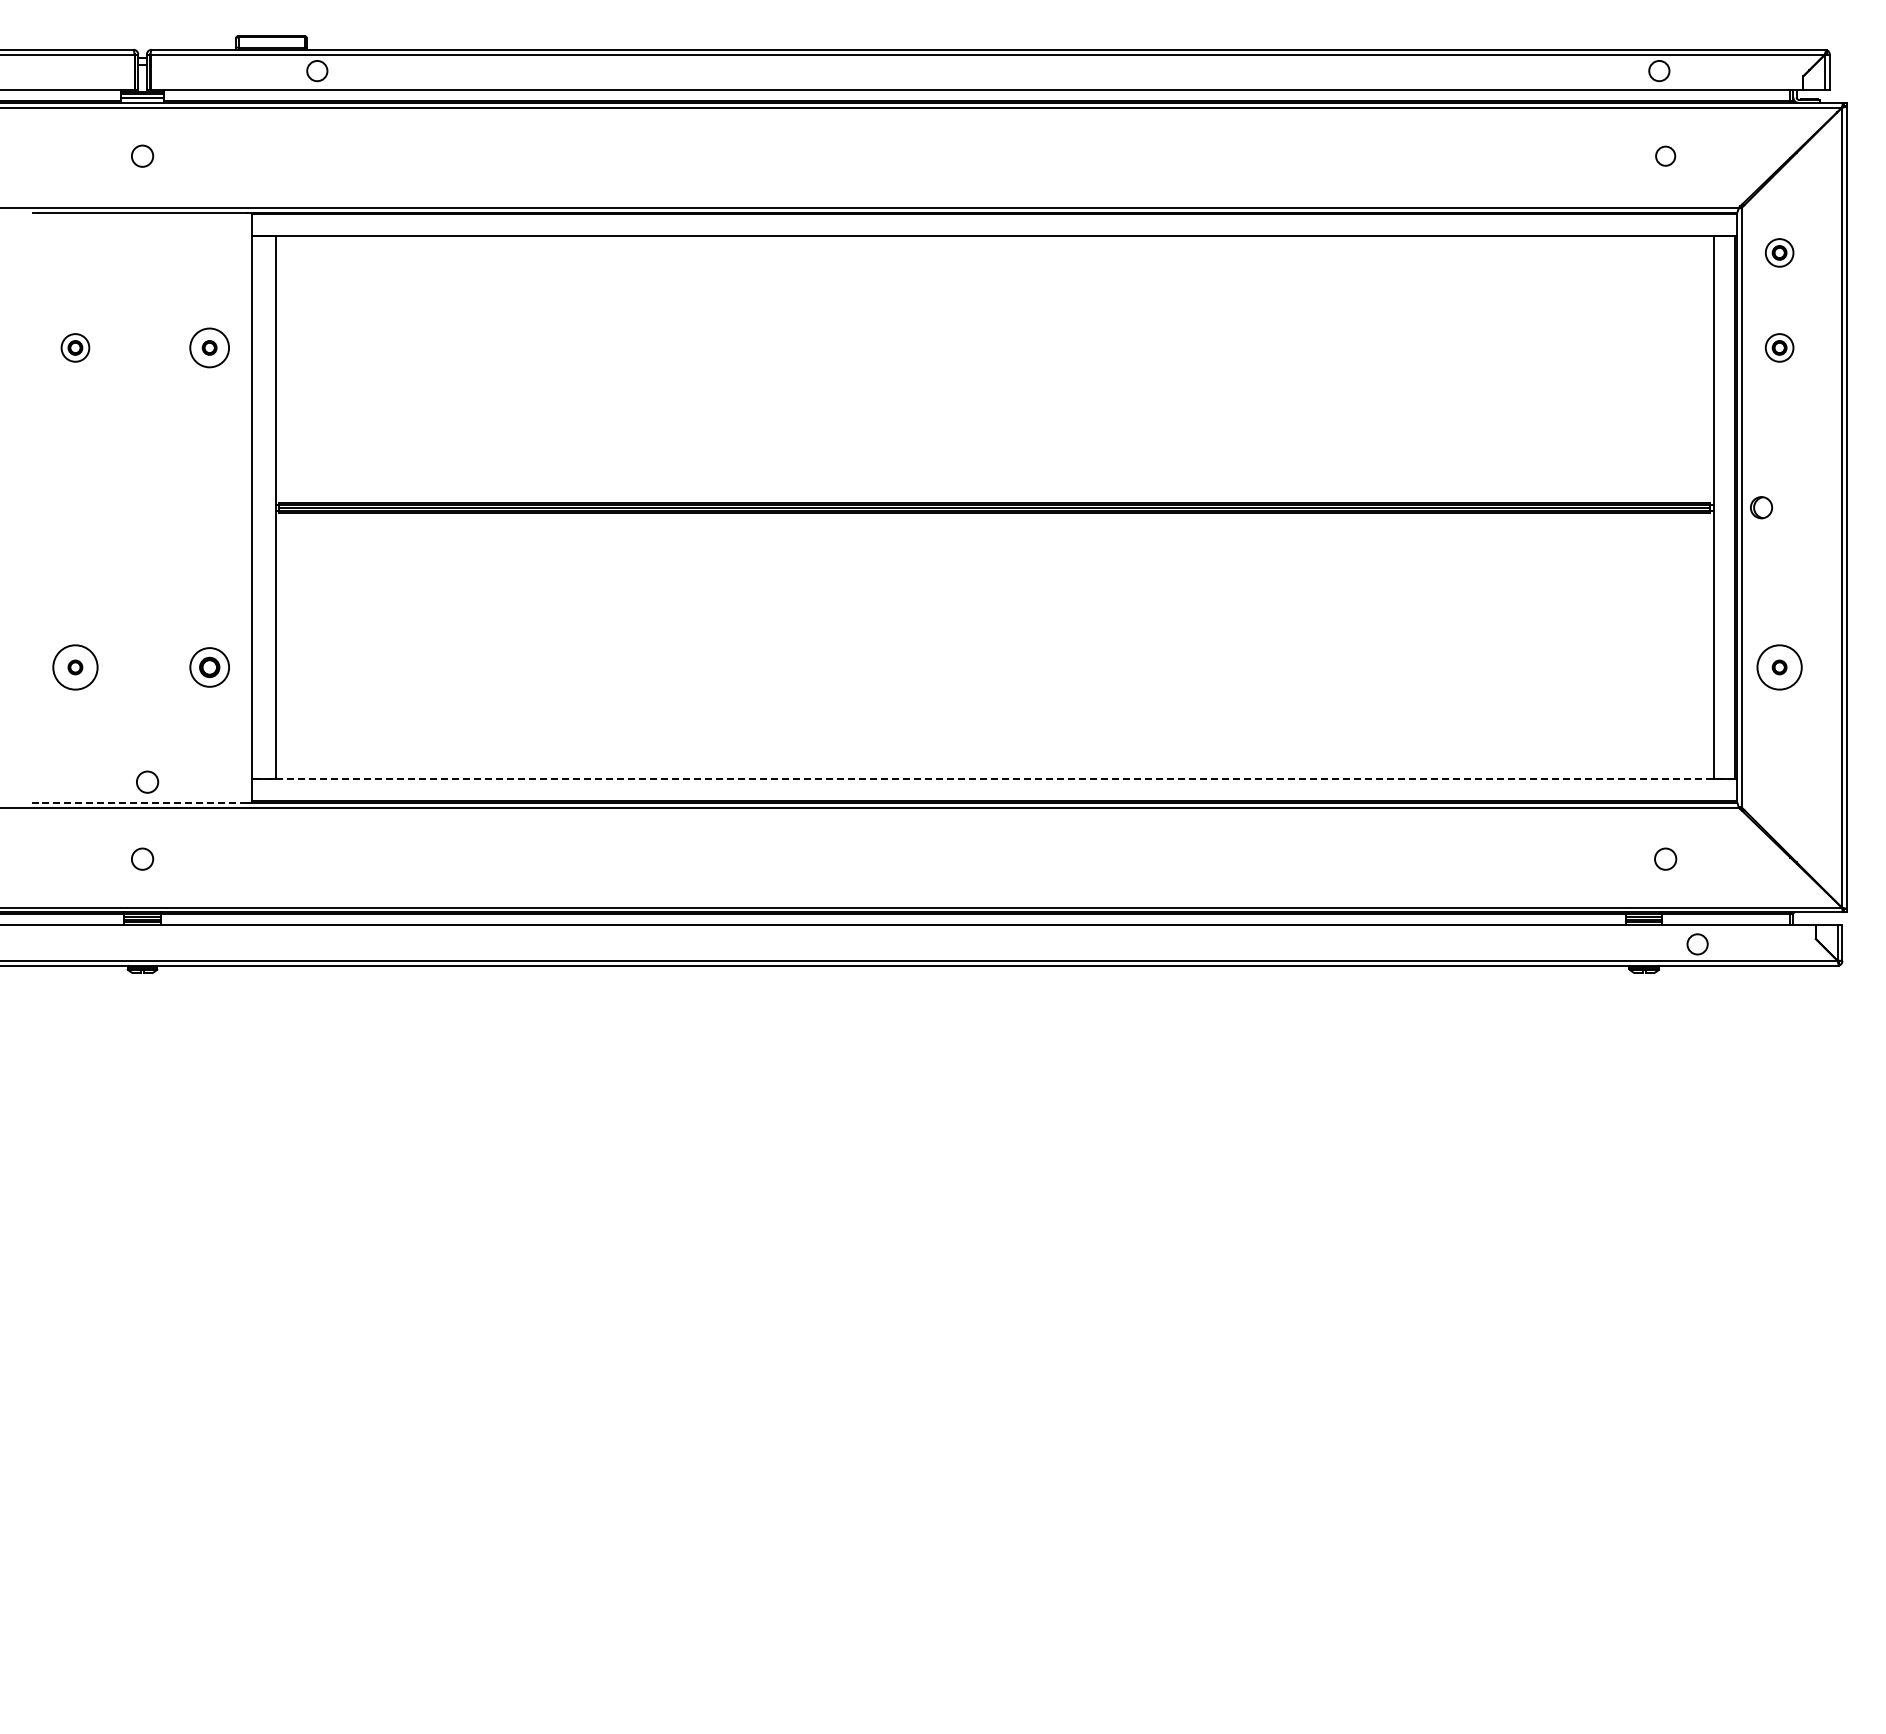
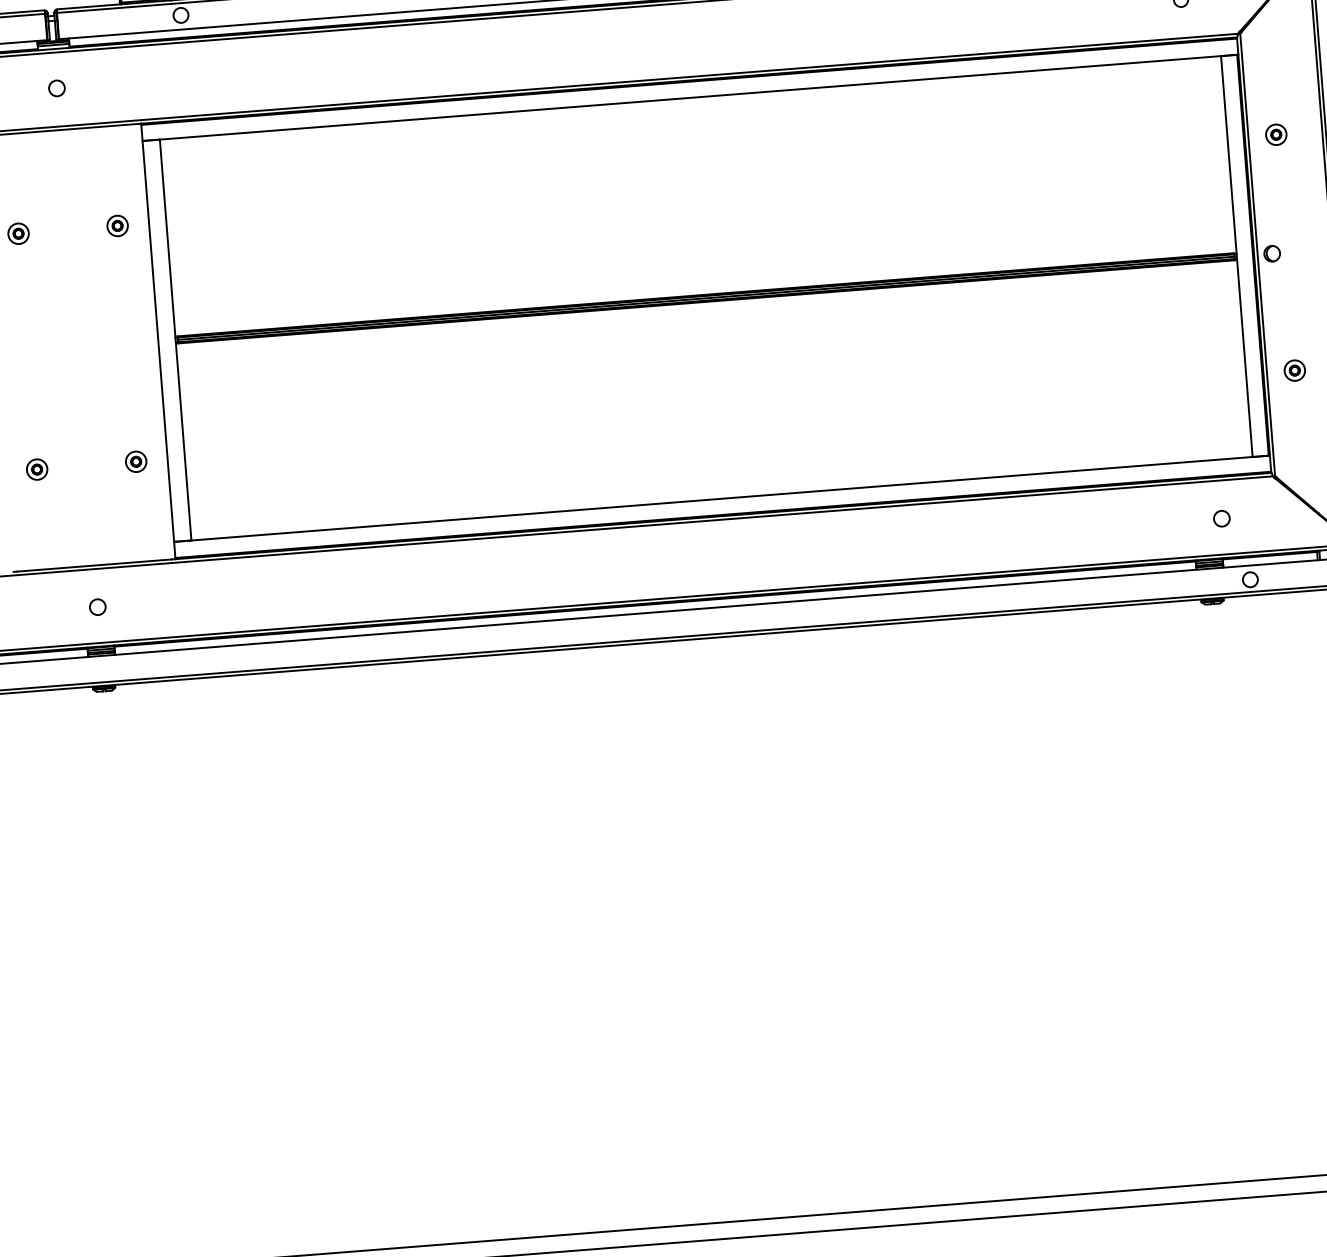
part: (1779, 252) -> (1270, 64), removed
circle: (209, 347) -> (117, 225), size x0.71
circle: (75, 667) -> (37, 469), size x0.62
part: (209, 667) -> (136, 461), size x0.71
circle: (1779, 667) -> (1294, 370), size x0.62
line: (994, 779) -> (721, 498), dashed -> solid
circle: (147, 781) -> (96, 549), removed
line: (142, 802) -> (94, 565), dashed -> solid

